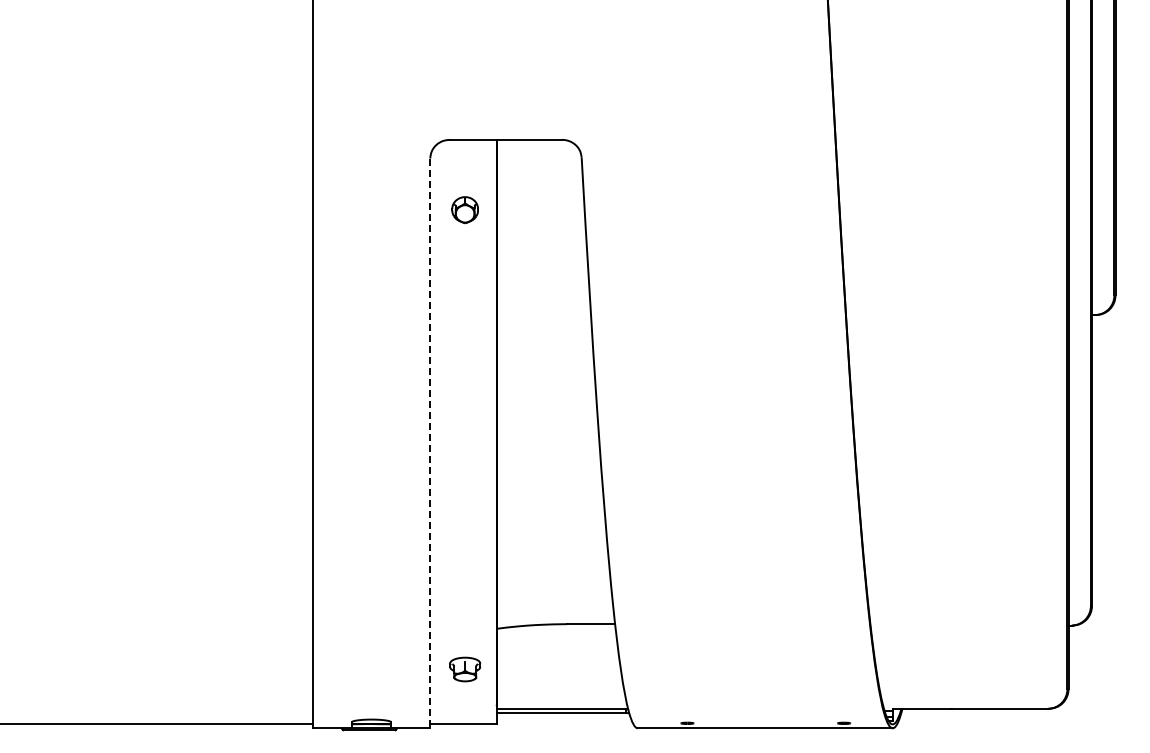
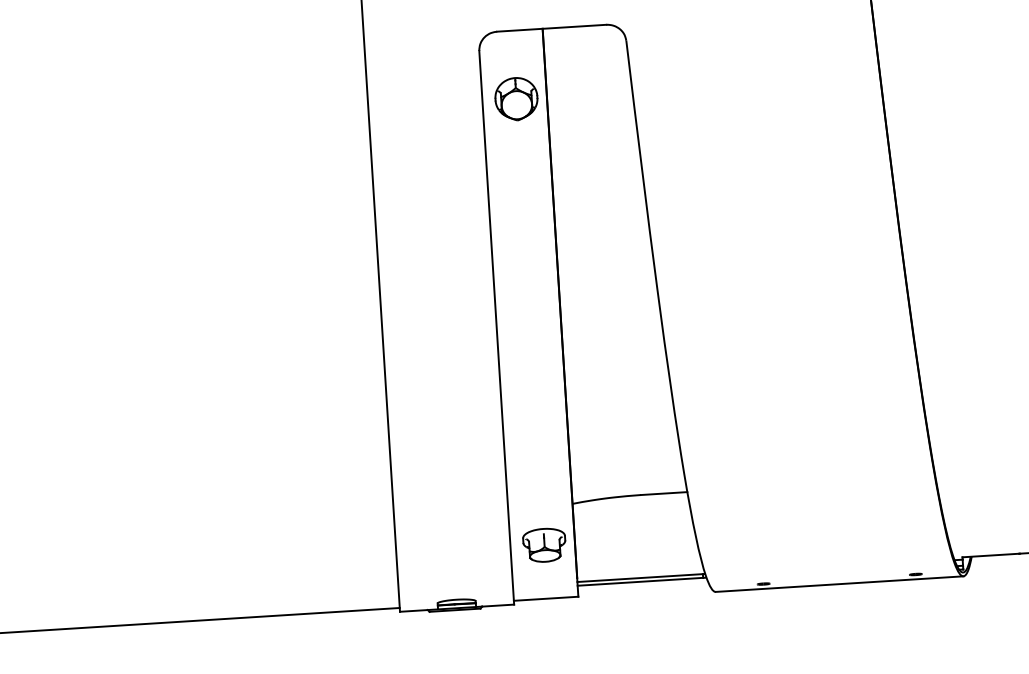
part: (464, 209) -> (515, 98), size x1.67
line: (430, 443) -> (496, 327), dashed -> solid
part: (464, 669) -> (543, 545), size x1.43

